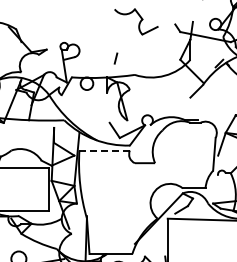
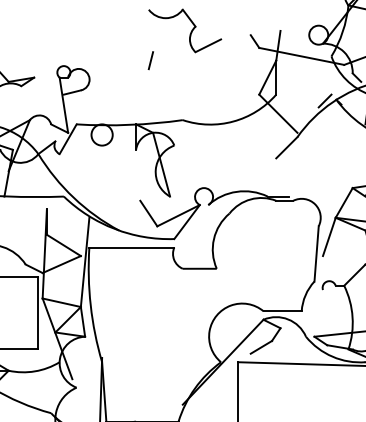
line: (115, 58) -> (150, 60), moved
line: (104, 150) -> (131, 247), dashed -> solid

